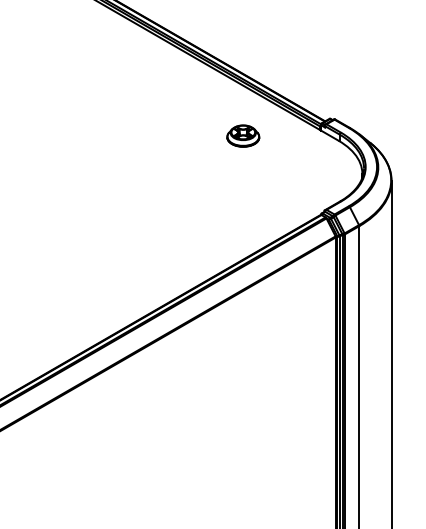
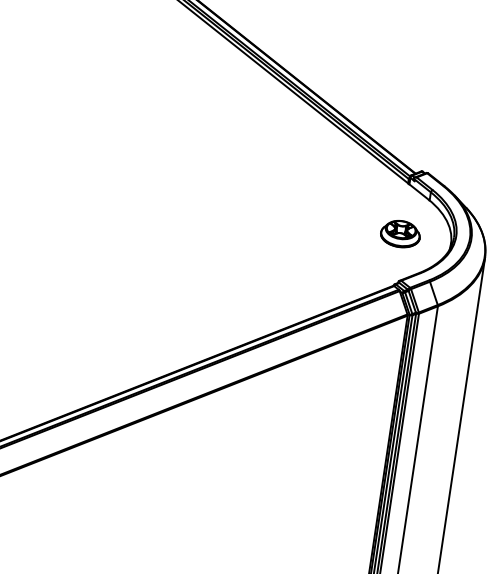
part: (243, 135) -> (400, 233), moved

